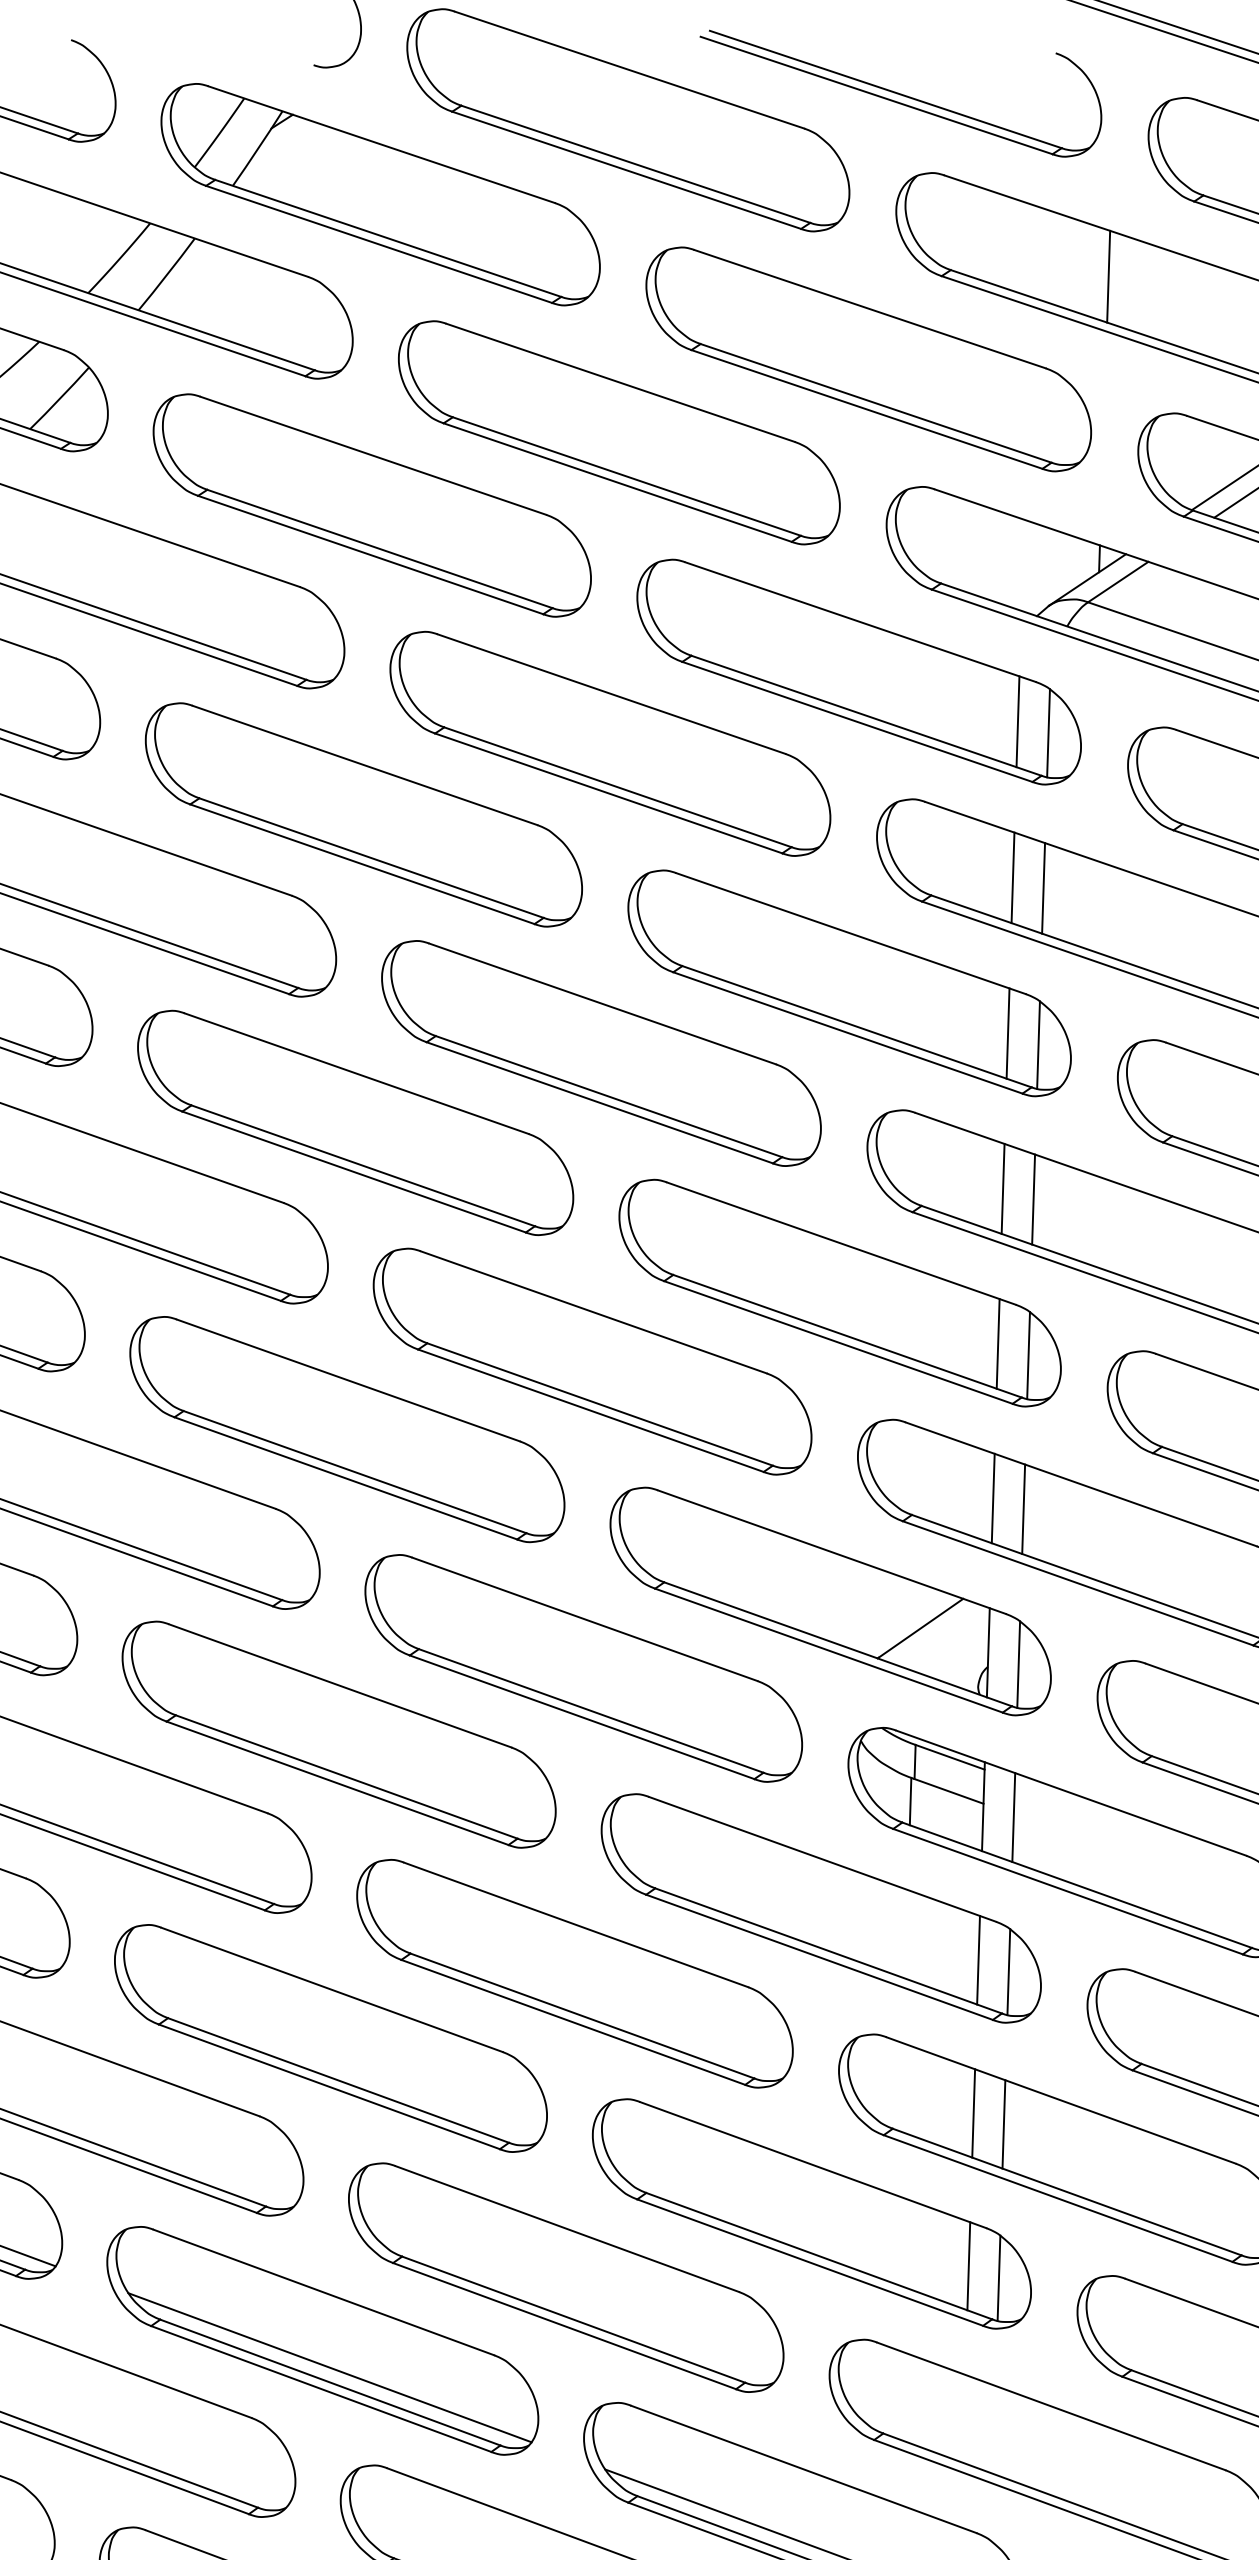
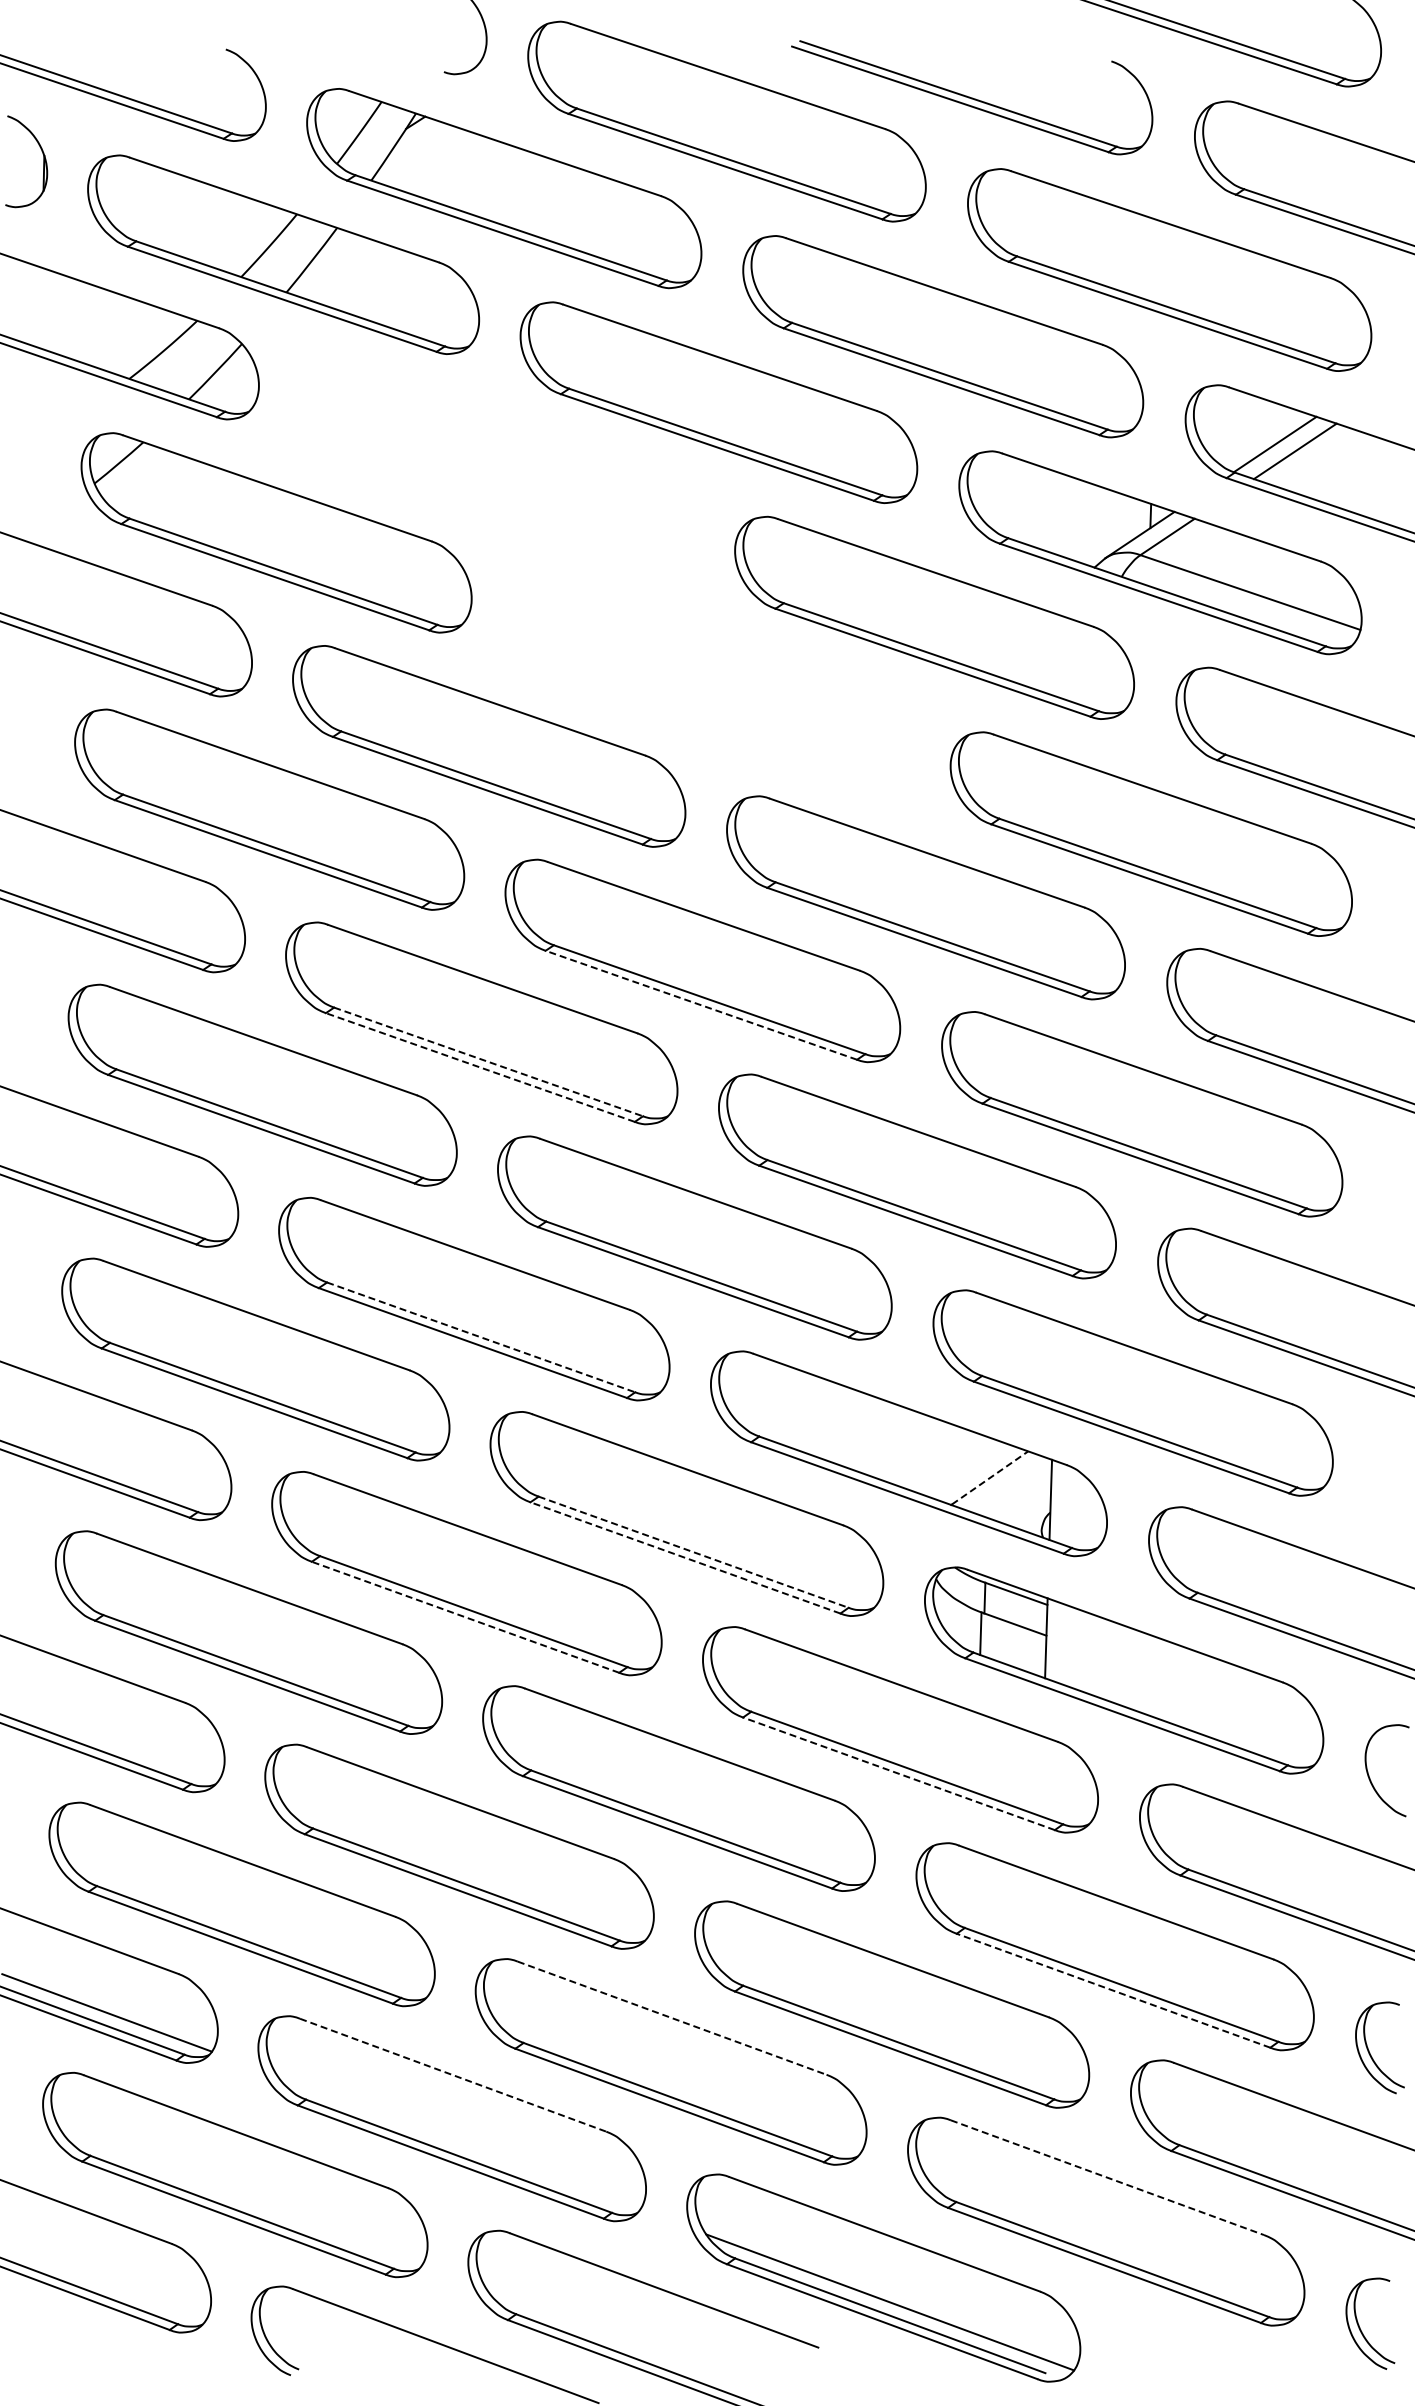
line: (1108, 276) -> (1158, 262), removed
part: (372, 505) -> (496, 468), removed
line: (1018, 721) -> (1077, 662), removed
line: (1048, 732) -> (1104, 672), removed
part: (609, 743) -> (710, 682), removed
line: (1012, 877) -> (1072, 802), removed
line: (1043, 888) -> (1100, 812), removed
line: (1008, 1033) -> (1068, 942), removed
line: (1038, 1045) -> (1095, 953), removed
line: (599, 1103) -> (701, 1005), solid -> dashed
line: (363, 1165) -> (488, 1061), solid -> dashed
line: (354, 1171) -> (480, 1067), solid -> dashed
line: (1002, 1188) -> (1063, 1082), removed
line: (1033, 1198) -> (1091, 1091), removed
line: (998, 1343) -> (1059, 1221), removed
line: (1028, 1355) -> (1086, 1232), removed
line: (355, 1472) -> (481, 1337), solid -> dashed
line: (992, 1497) -> (1054, 1360), removed
line: (1023, 1508) -> (1082, 1370), removed
line: (921, 1627) -> (990, 1477), solid -> dashed
line: (1018, 1664) -> (1077, 1510), removed
line: (591, 1711) -> (693, 1552), solid -> dashed
line: (582, 1716) -> (685, 1557), solid -> dashed
line: (337, 1783) -> (465, 1617), solid -> dashed
line: (1013, 1818) -> (1073, 1648), removed
line: (819, 1956) -> (898, 1773), solid -> dashed
line: (978, 1960) -> (1041, 1776), removed
line: (1008, 1971) -> (1068, 1786), removed
line: (973, 2112) -> (1037, 1913), removed
line: (1003, 2123) -> (1064, 1923), removed
line: (1058, 2198) -> (1113, 1990), solid -> dashed
line: (567, 2229) -> (672, 2018), solid -> dashed
line: (968, 2266) -> (1032, 2051), removed
line: (999, 2278) -> (1060, 2062), removed
line: (324, 2292) -> (453, 2075), solid -> dashed
line: (329, 2367) -> (458, 2142), removed
line: (1051, 2406) -> (1107, 2177), solid -> dashed

